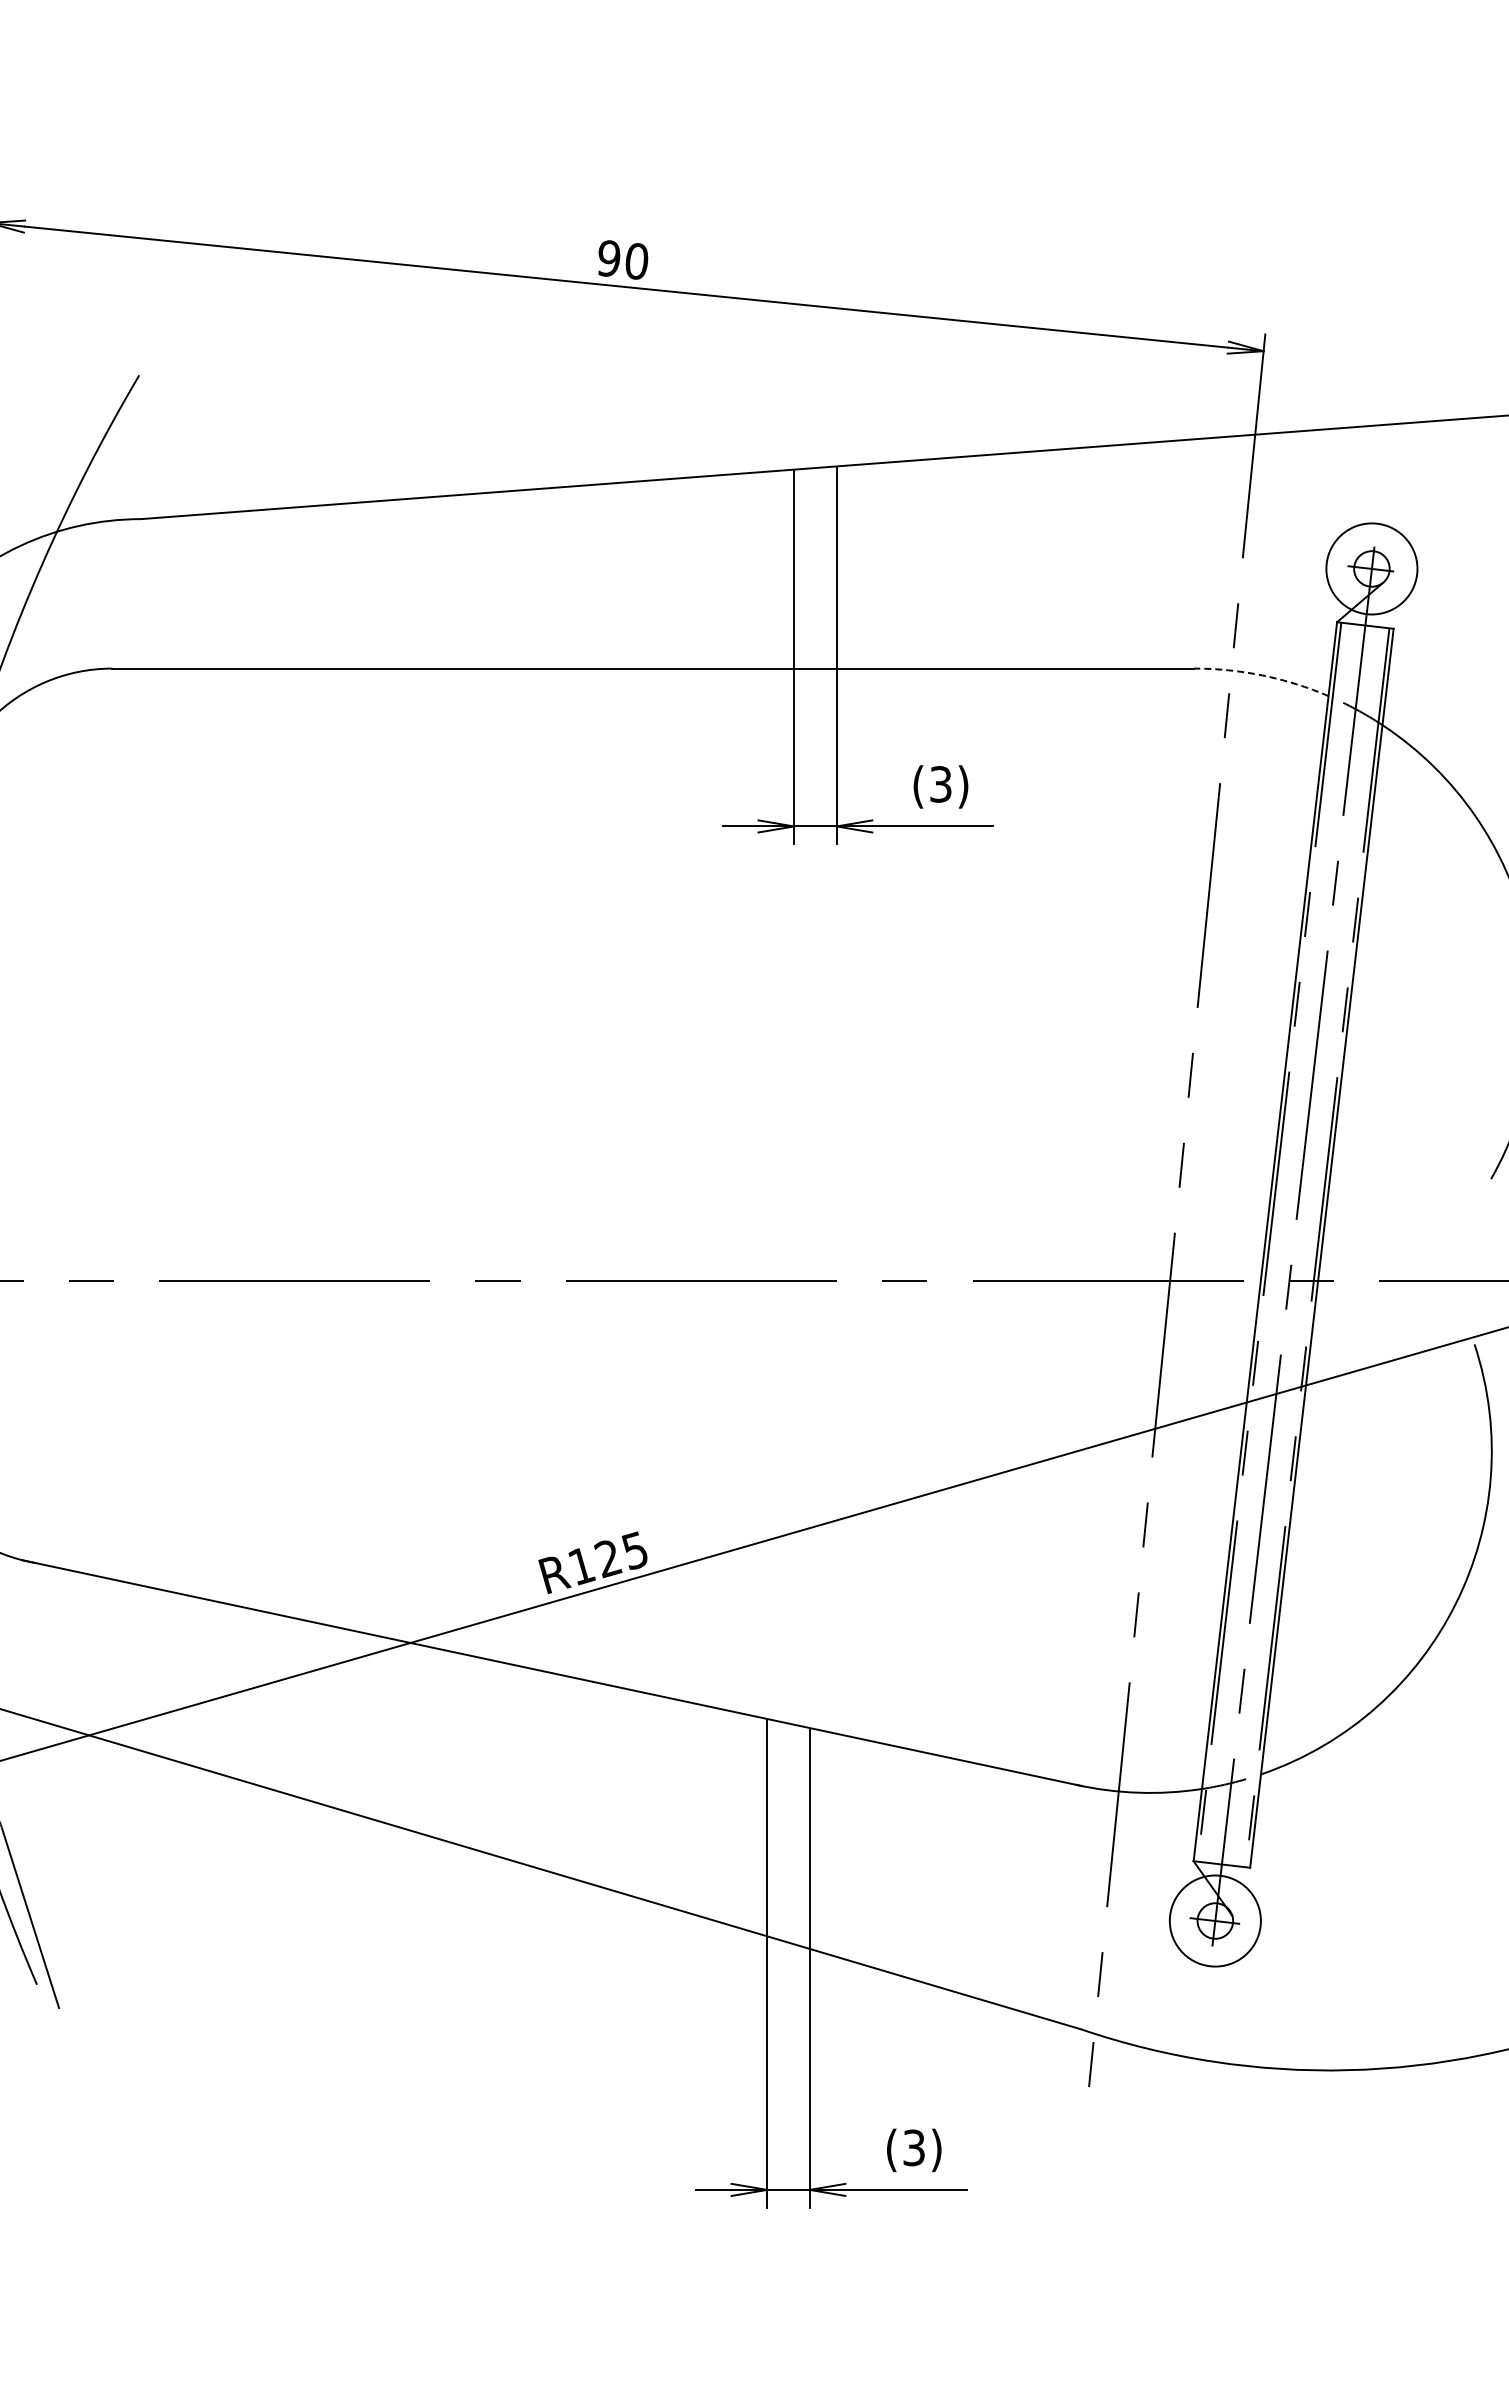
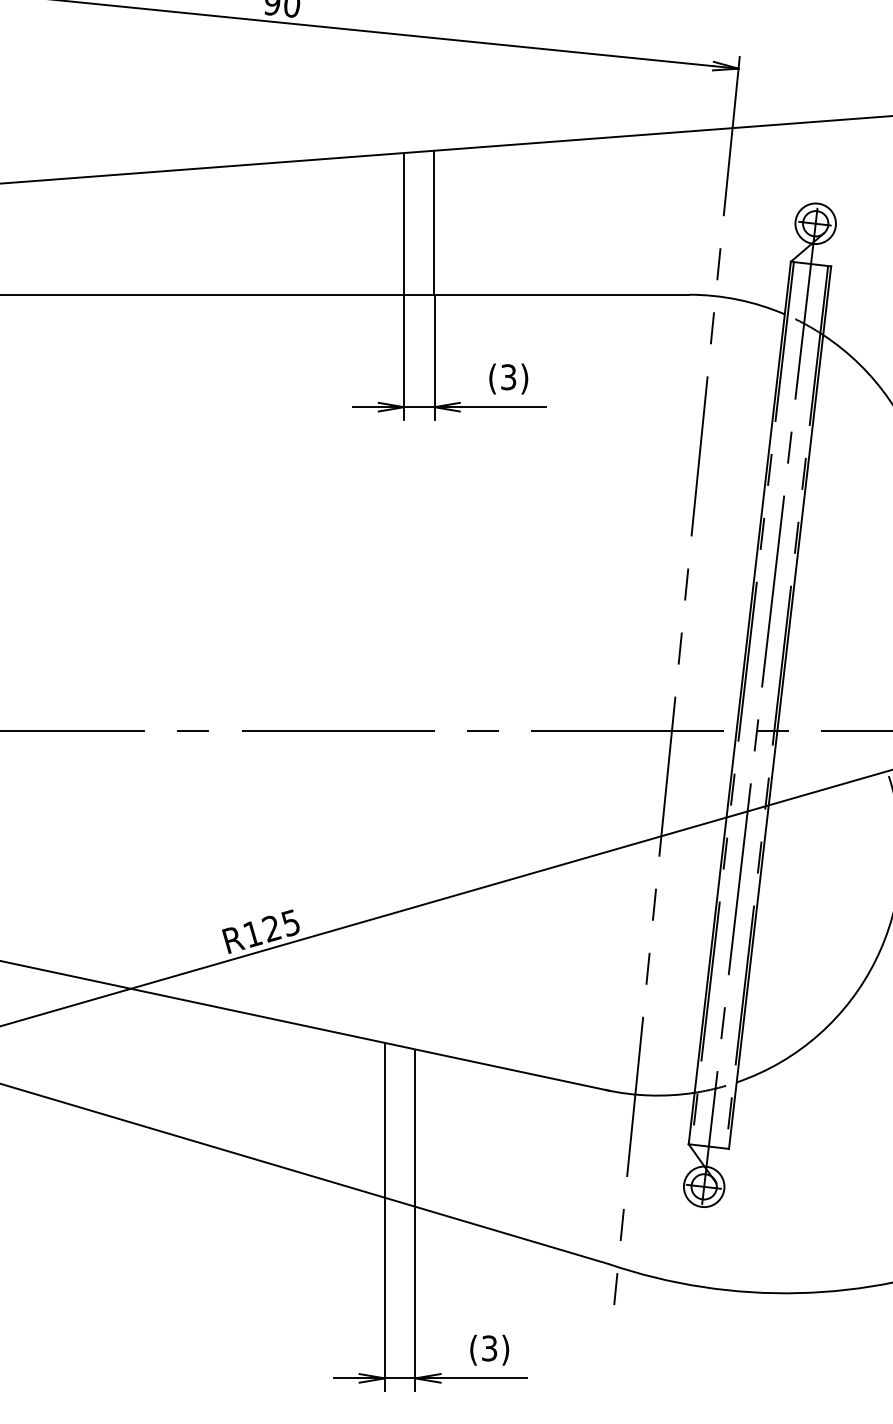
circle: (1371, 568) -> (815, 223), size x0.62
arc: (1262, 675) -> (737, 299), dashed -> solid
circle: (1214, 1920) -> (703, 1186), size x0.62

